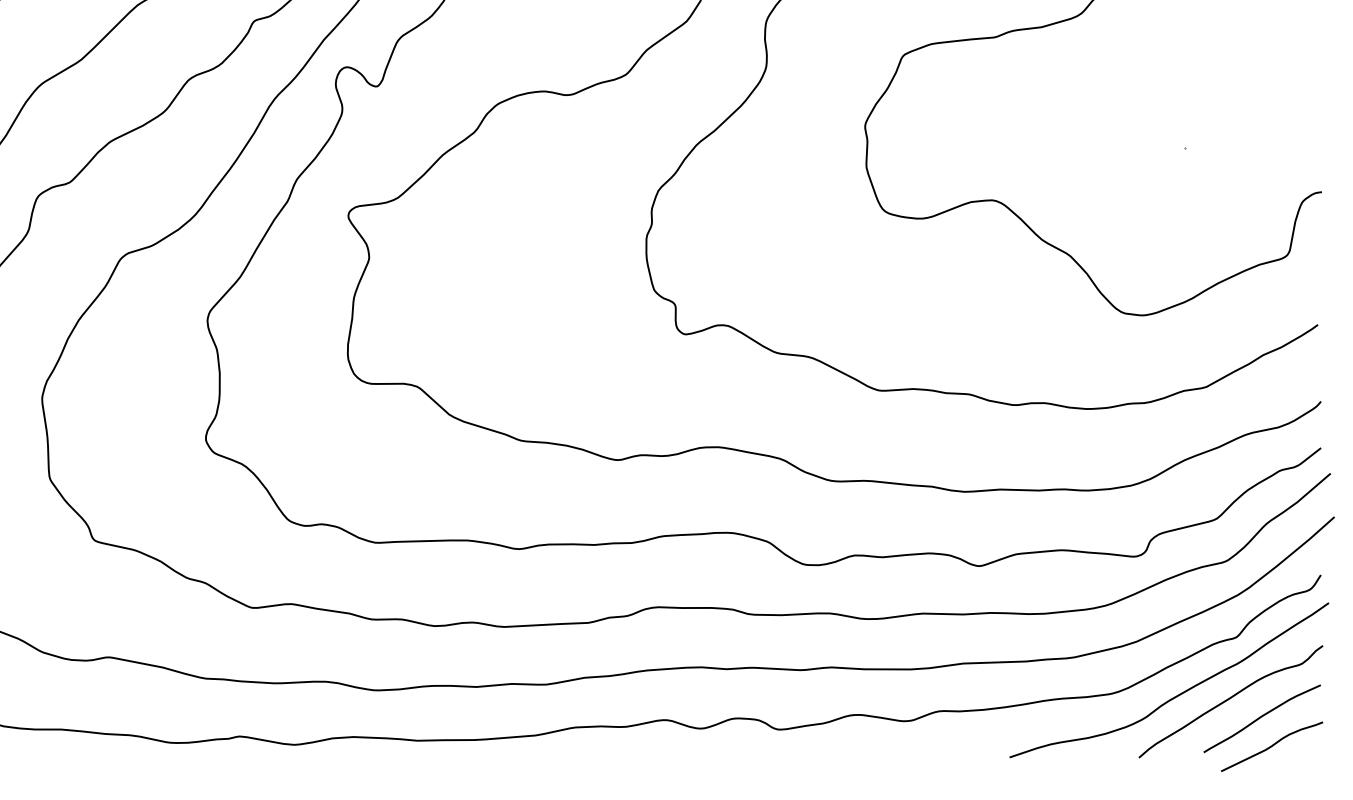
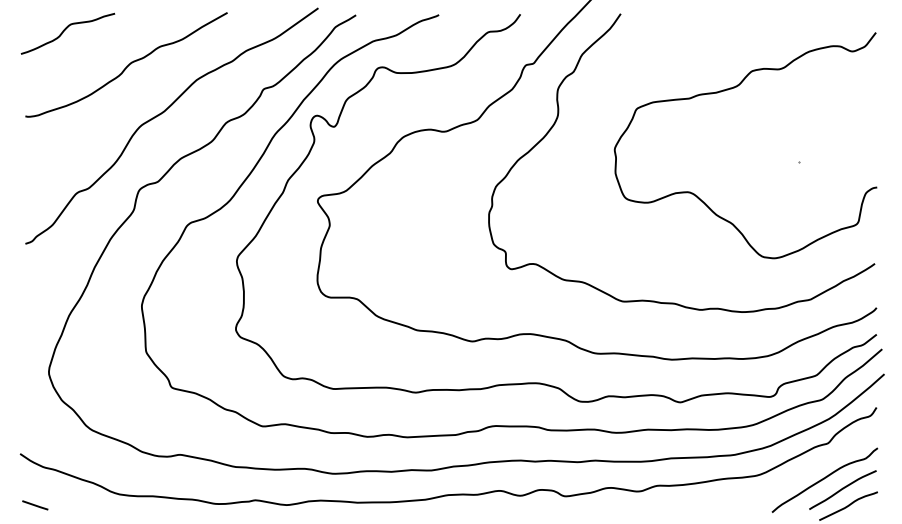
curve: (1177, 693) -> (794, 475), removed

